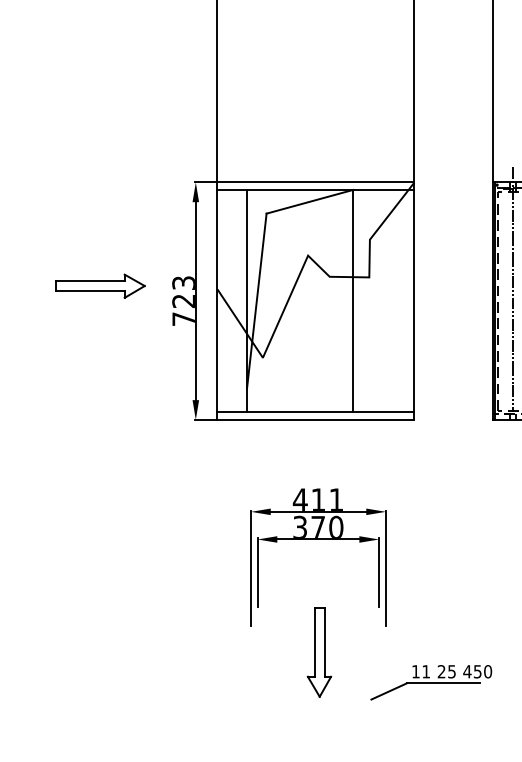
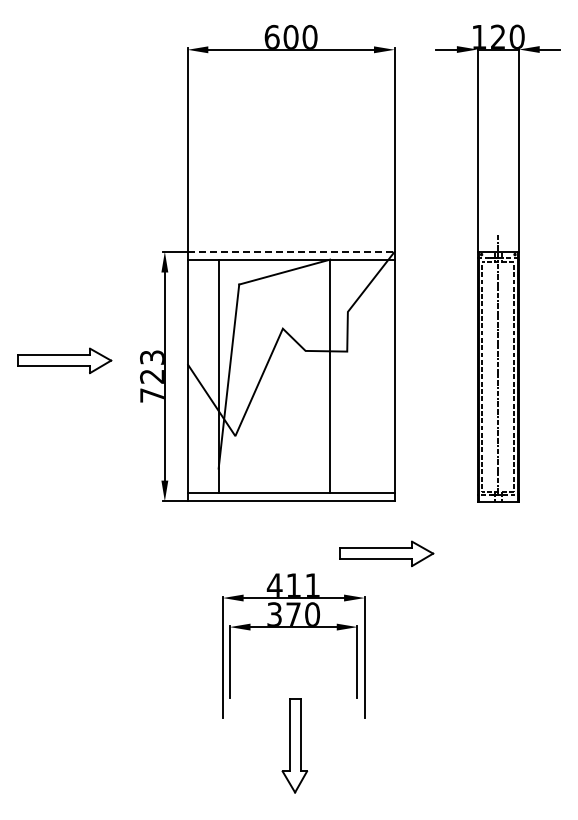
line: (316, 182) -> (291, 251), solid -> dashed
part: (406, 469) -> (386, 553), added
part: (431, 682) -> (412, 777), removed

